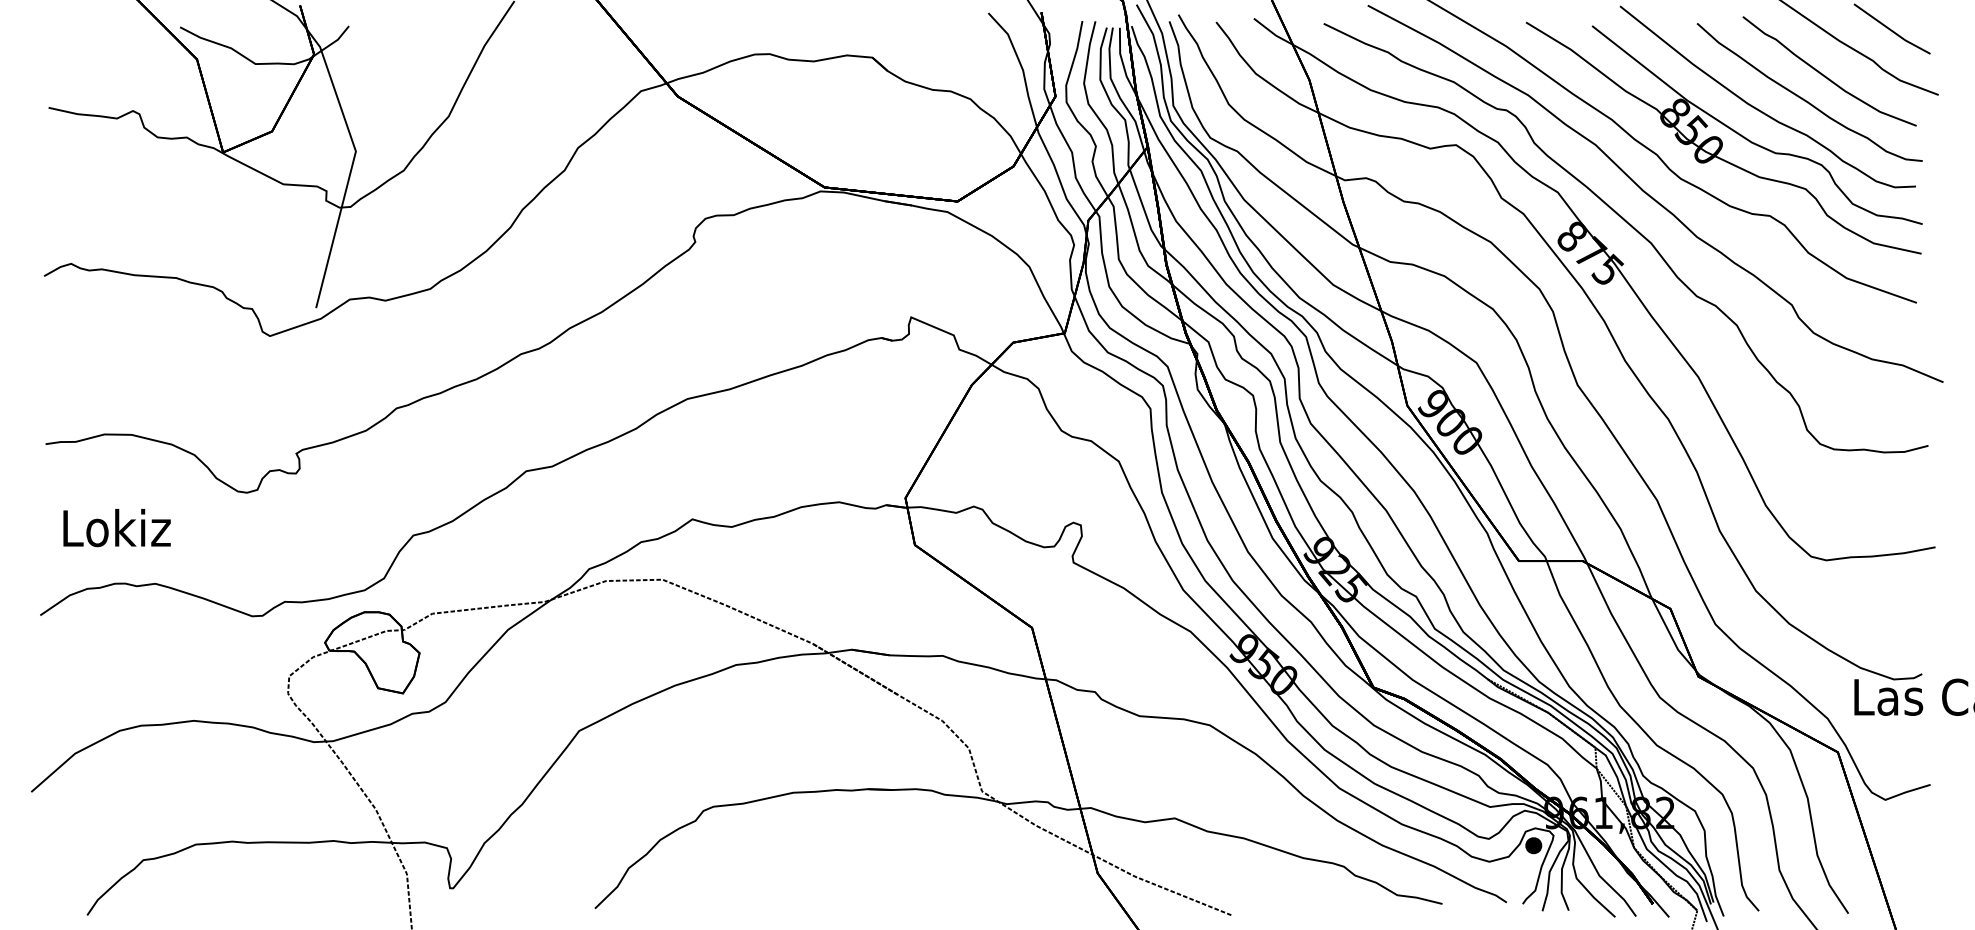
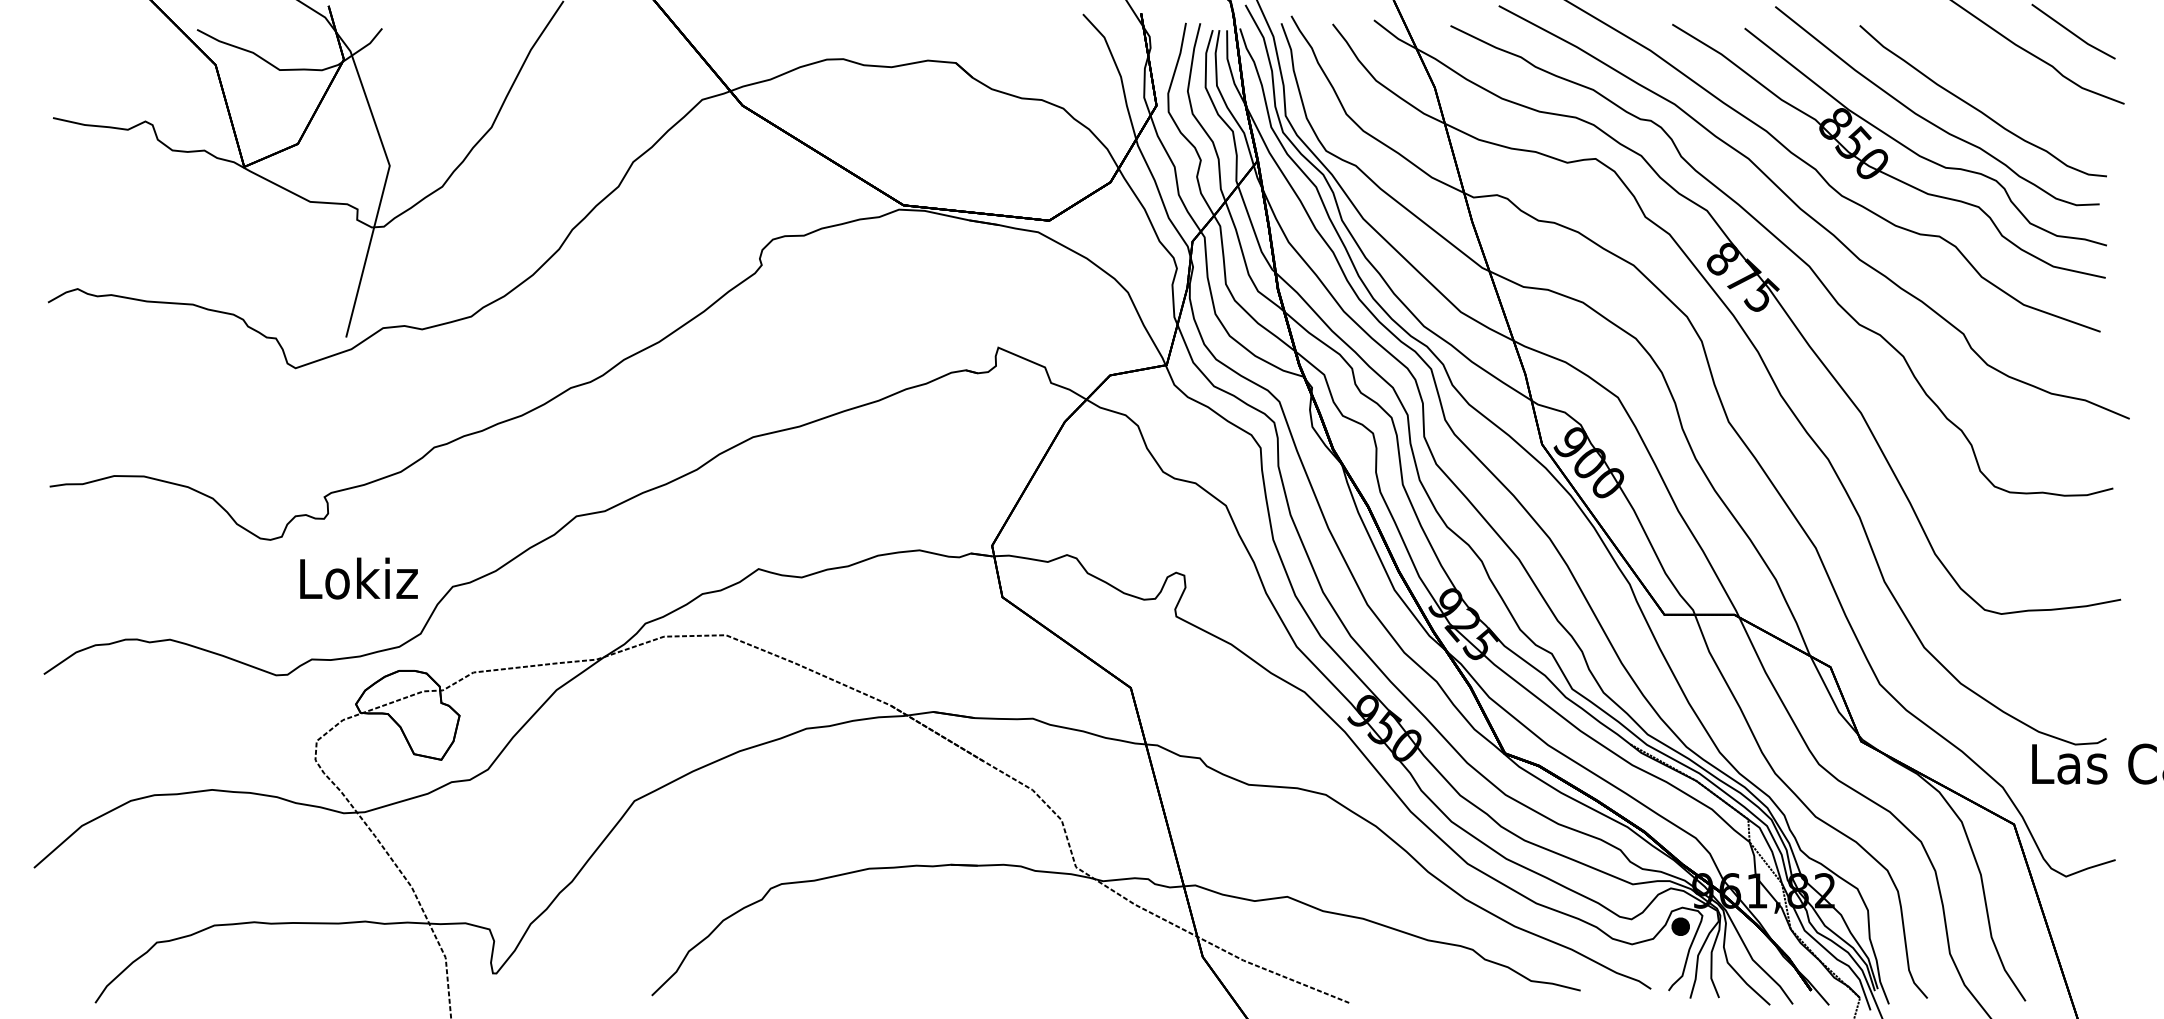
part: (1826, 76) -> (2001, 83), removed
text: (116, 527) -> (358, 578), moved

